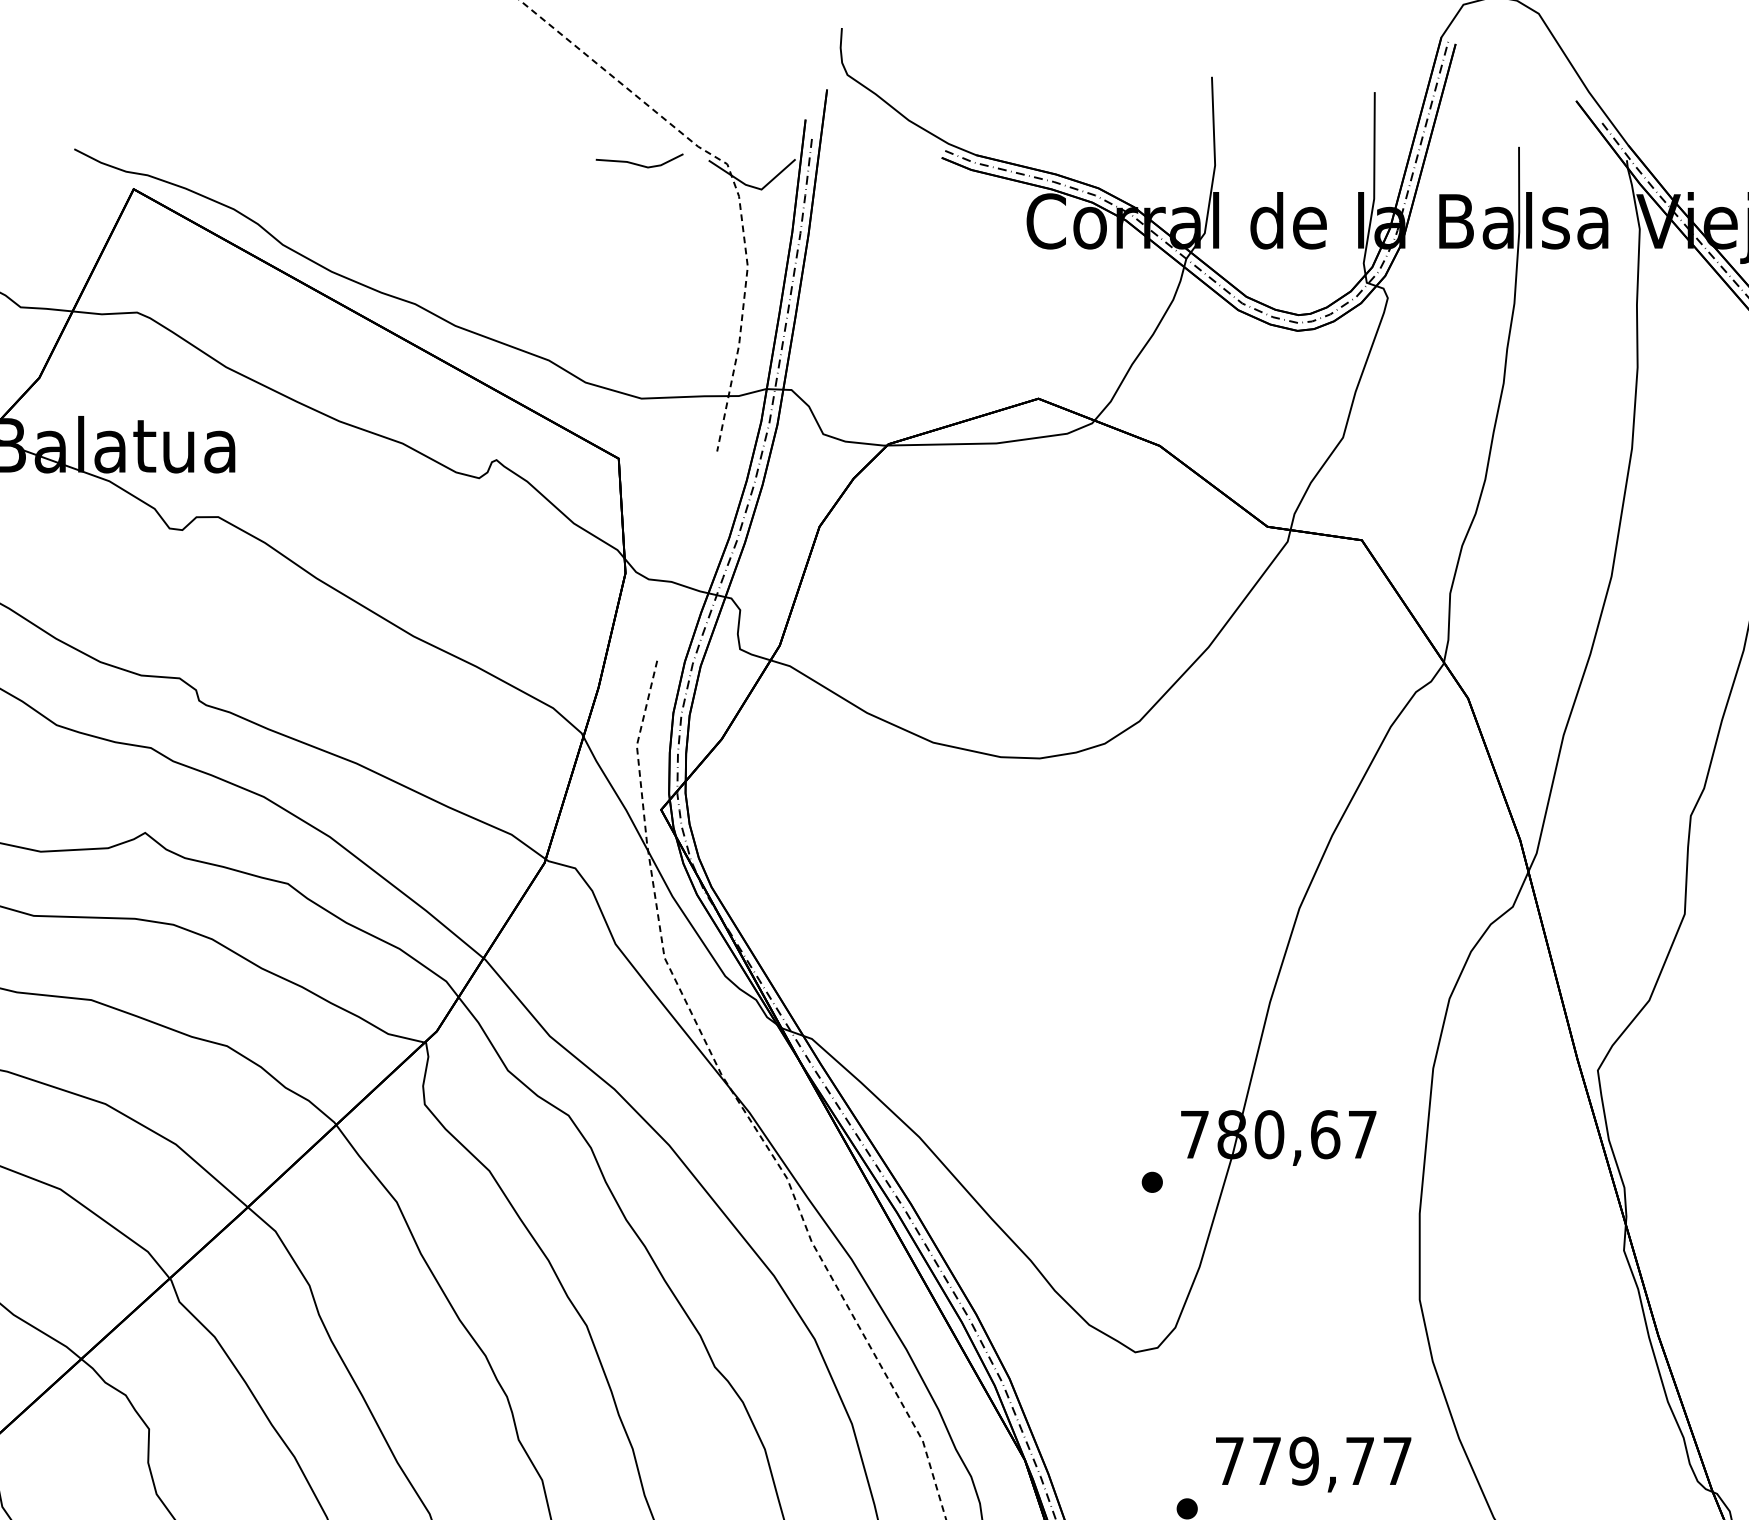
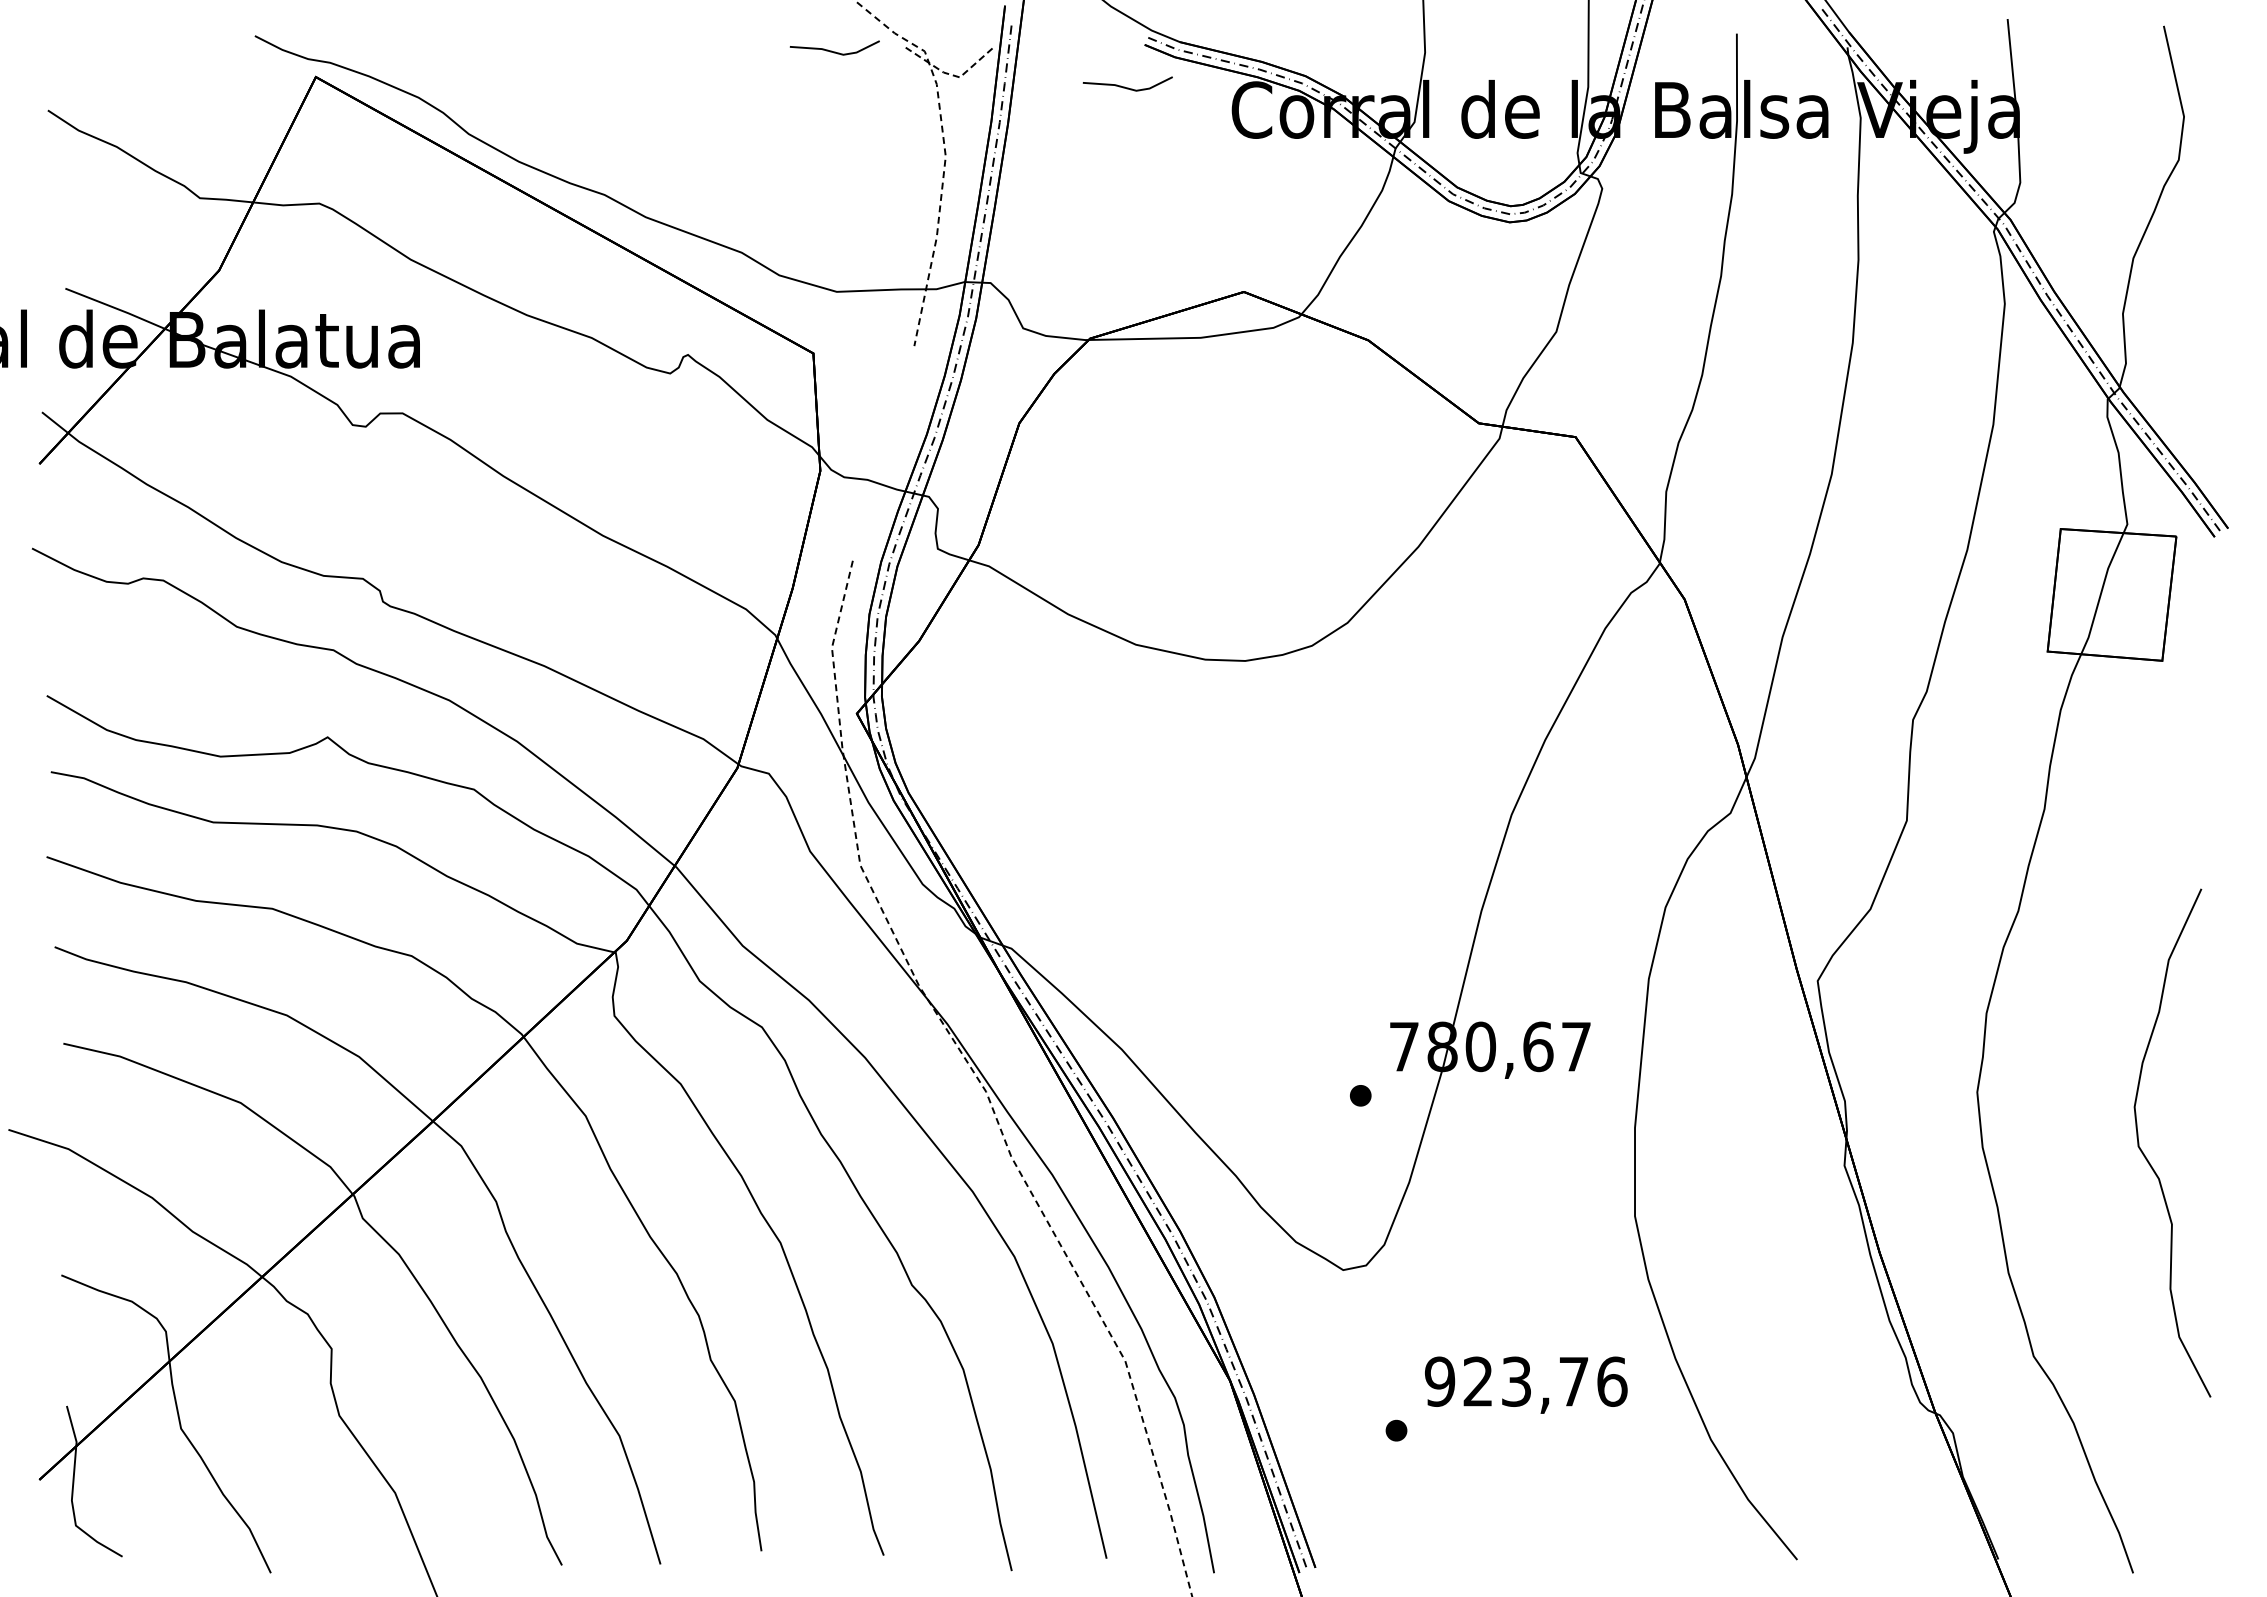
line: (754, 187) -> (952, 75), solid -> dashed
line: (924, 199) -> (1127, 87), added
text: (1313, 1460) -> (1526, 1381), 779,77 -> 923,76

